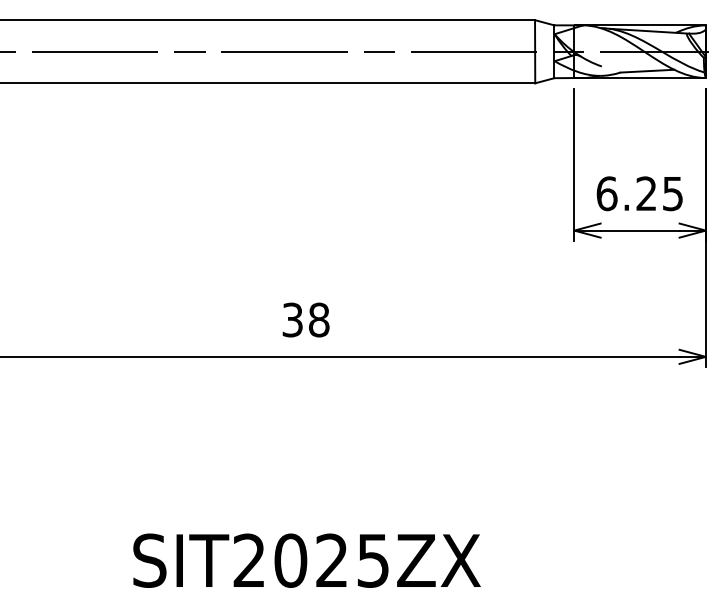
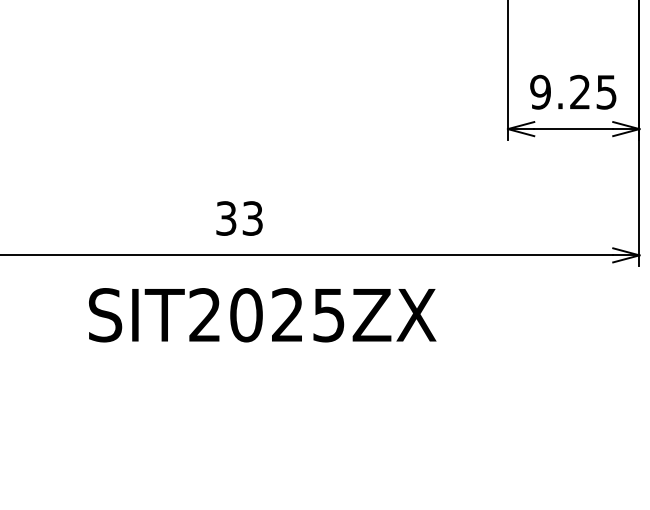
text: (606, 193) -> (540, 91), 6.25 -> 9.25
text: (318, 319) -> (252, 217), 38 -> 33
text: (306, 560) -> (262, 314), moved

